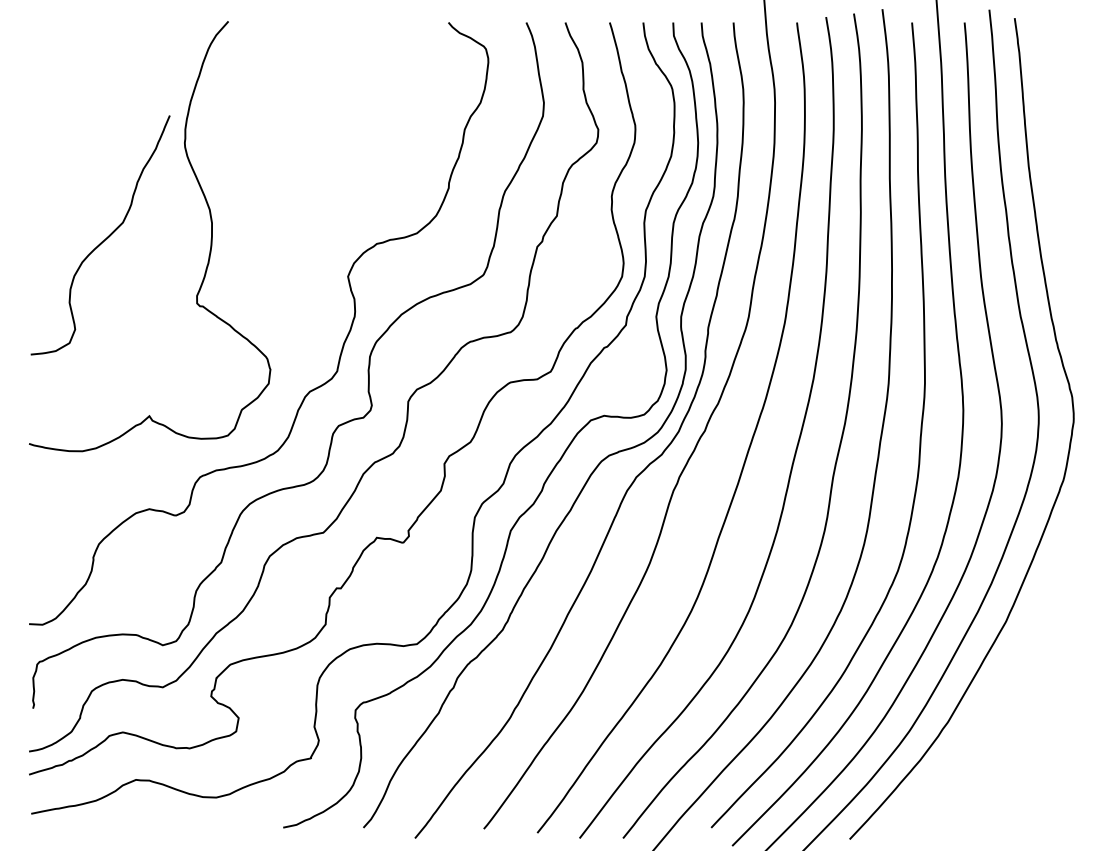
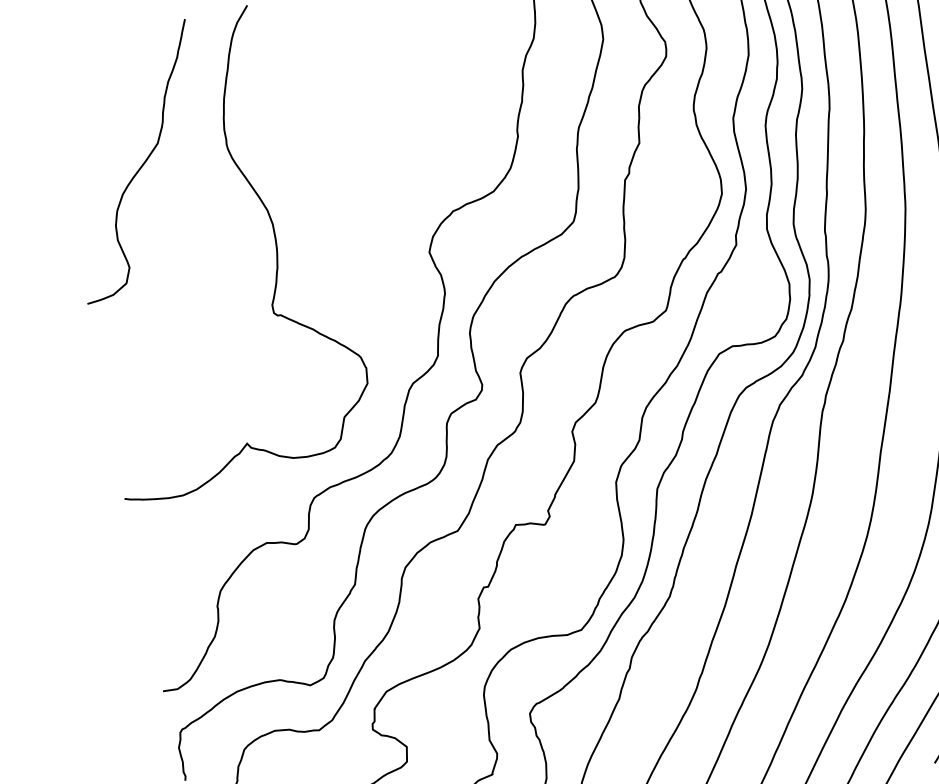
curve: (104, 239) -> (141, 165), moved

